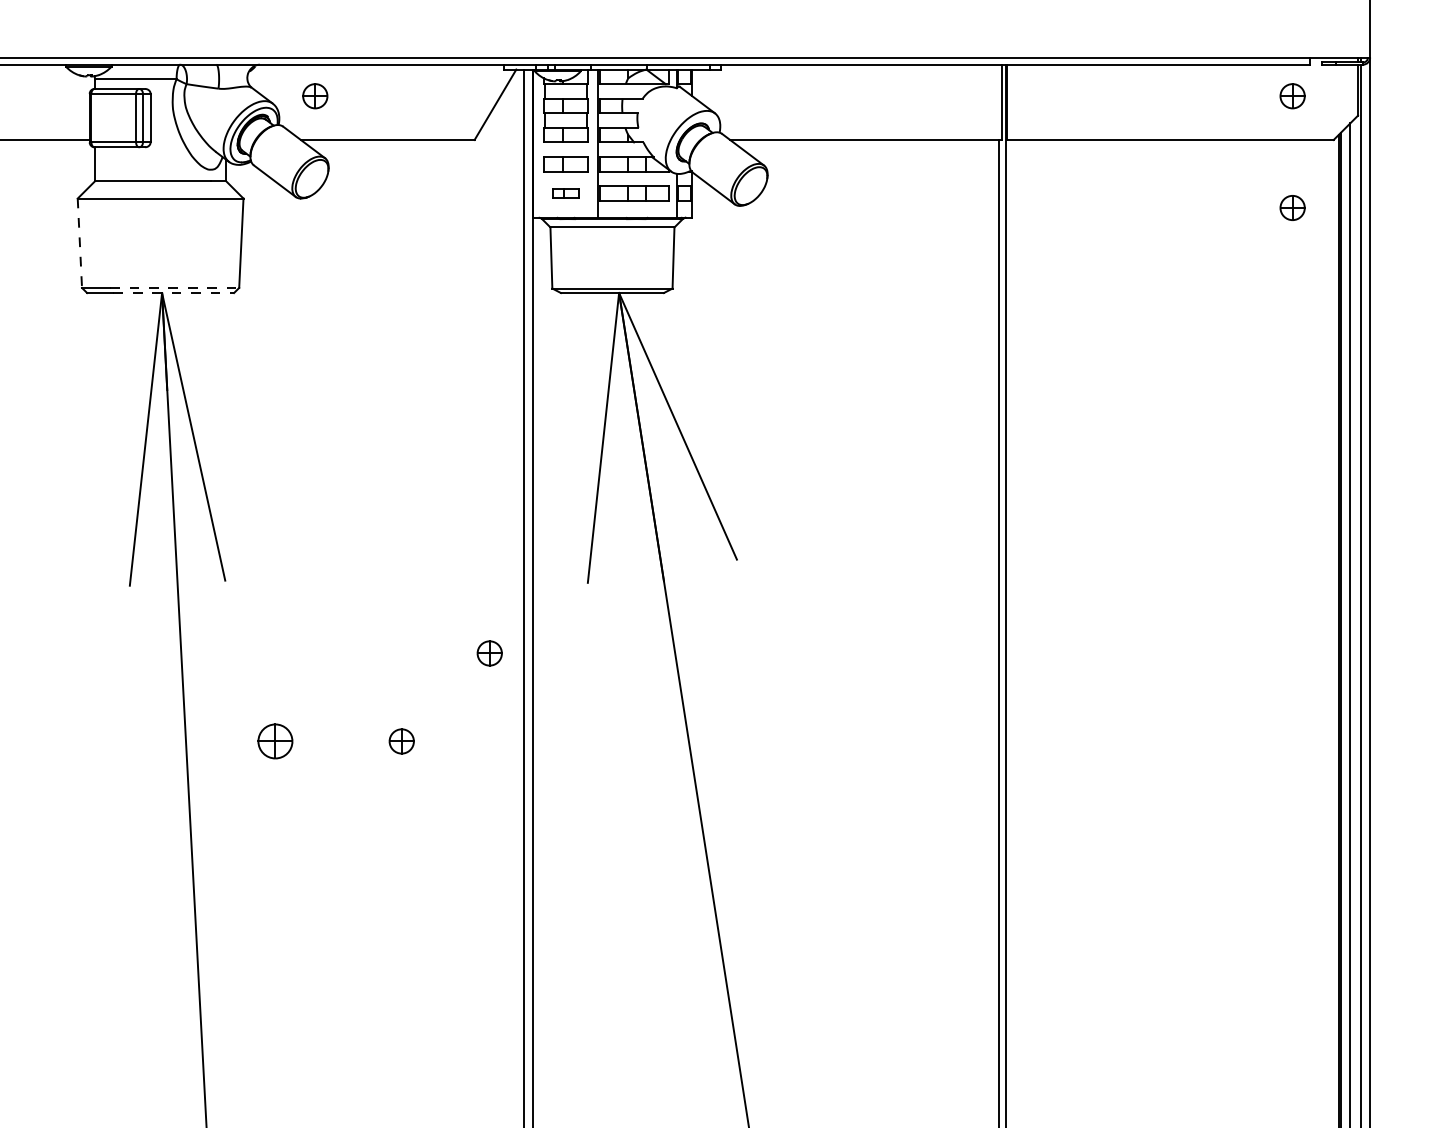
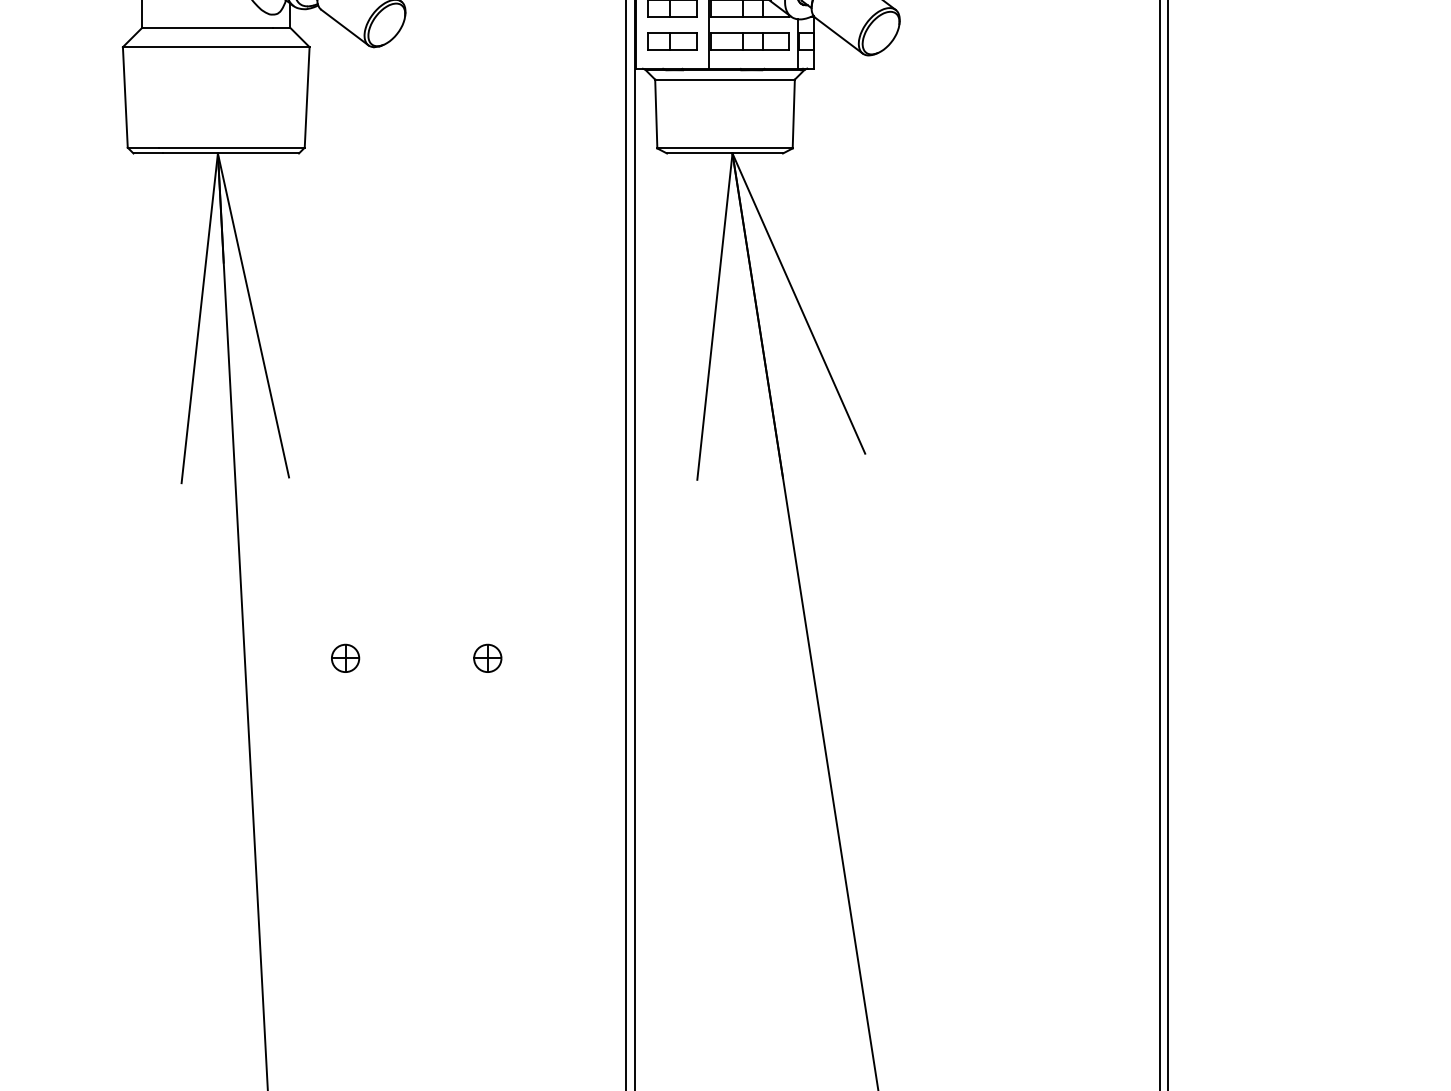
part: (565, 193) -> (672, 41), size x1.67
line: (79, 243) -> (124, 97), dashed -> solid
line: (174, 287) -> (231, 147), dashed -> solid
line: (174, 293) -> (231, 154), dashed -> solid
part: (489, 653) -> (586, 559), removed
part: (275, 741) -> (345, 658), size x0.71

